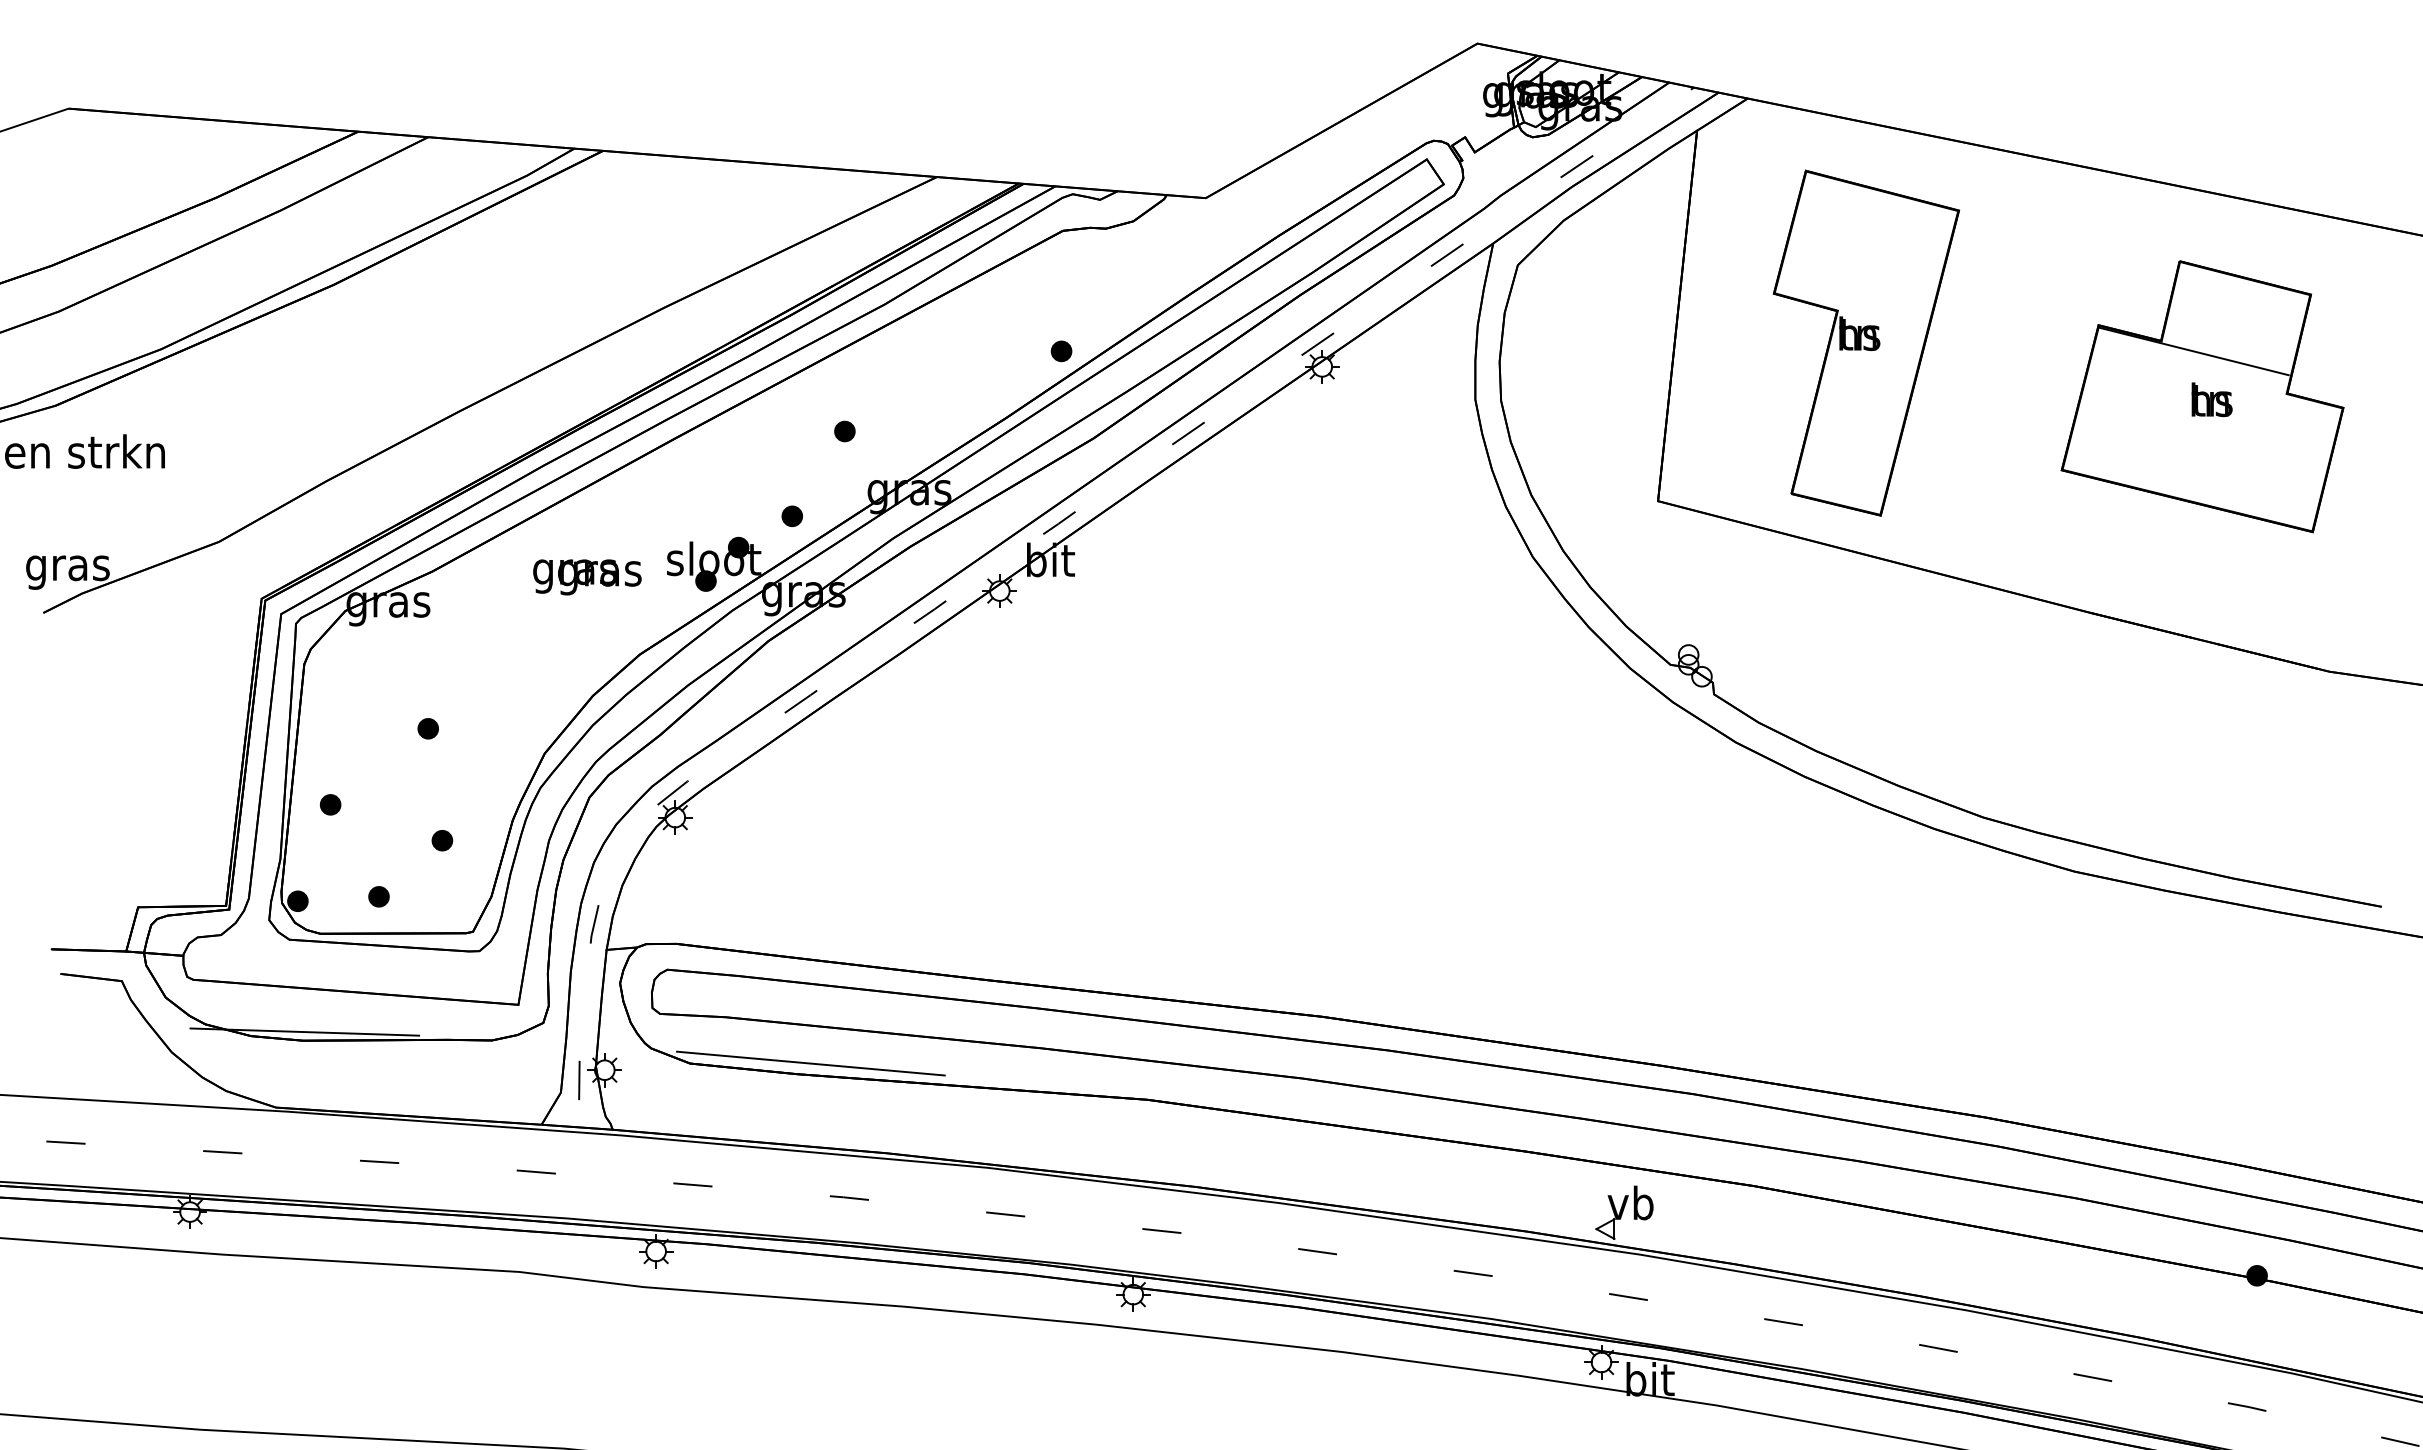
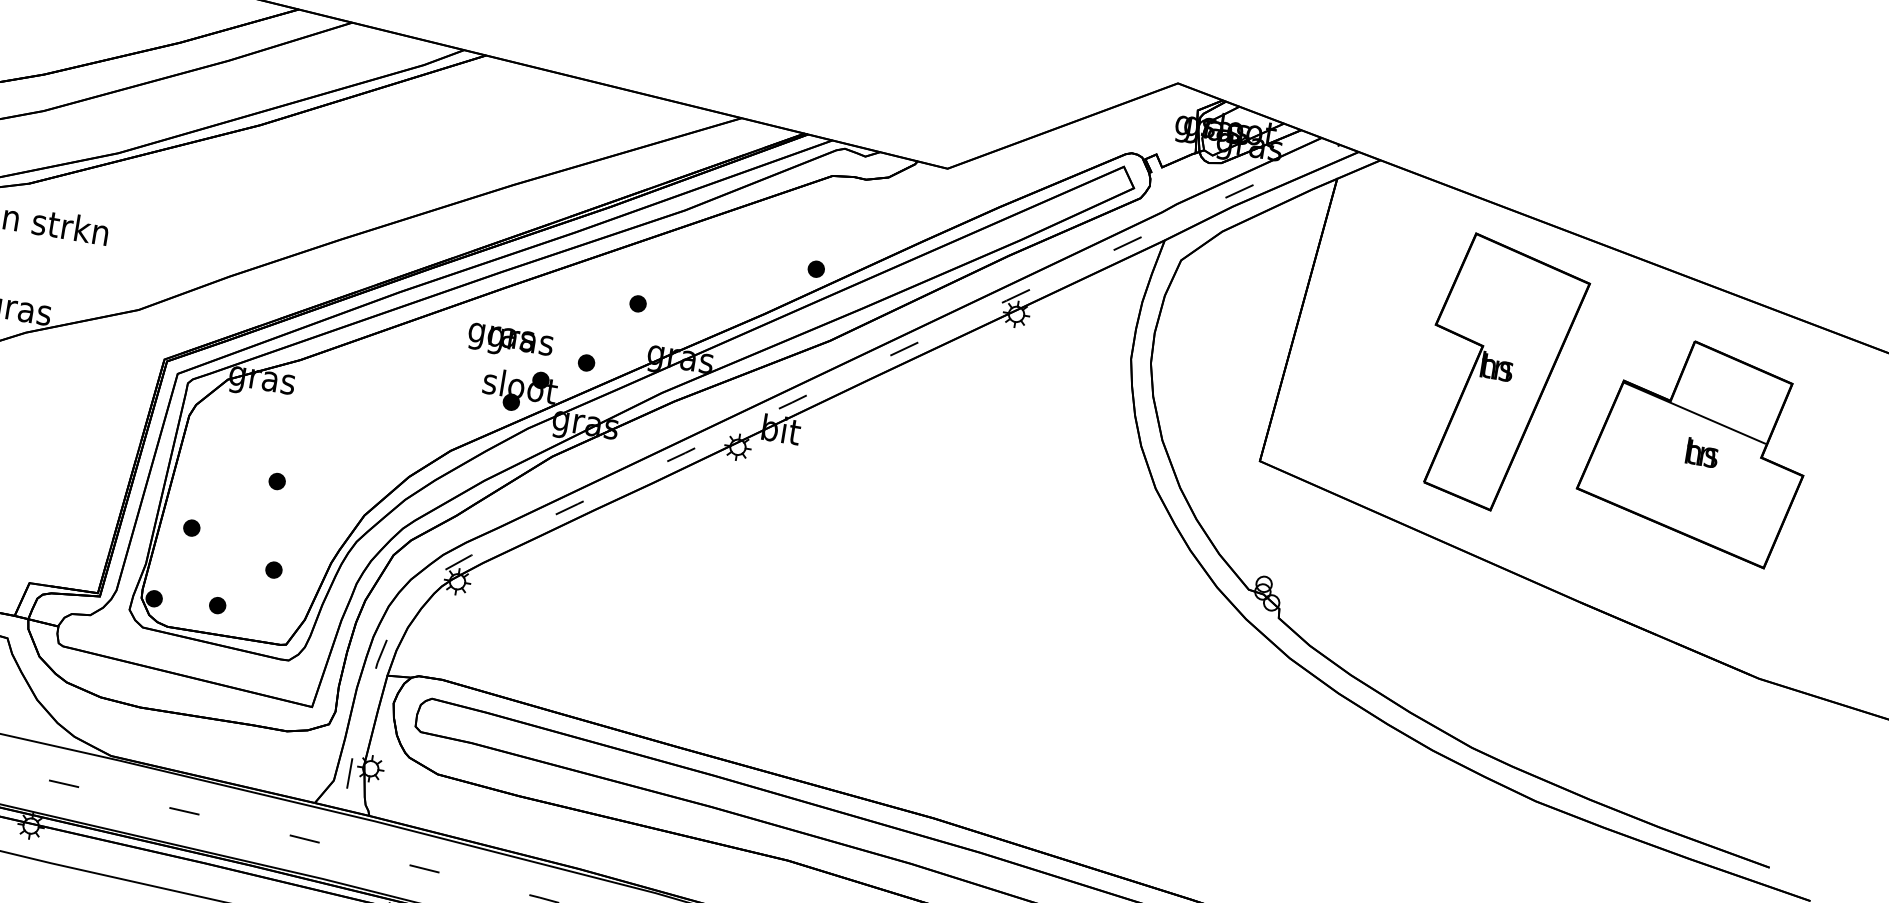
part: (1865, 342) -> (1500, 374), moved
text: (587, 577) -> (510, 342), moved
line: (304, 1031) -> (142, 700), removed
line: (810, 1063) -> (531, 789), removed

